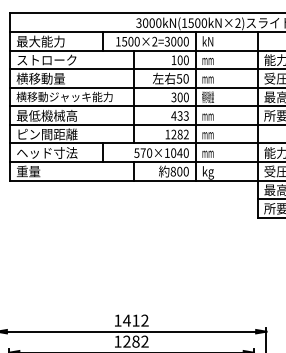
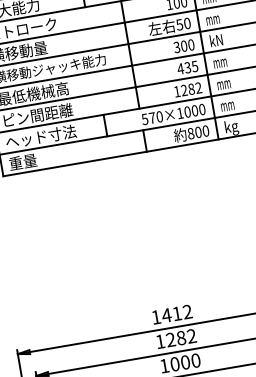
text: (207, 96) -> (215, 39), 横移動量 -> kN
text: (186, 115) -> (195, 65), 433 -> 435
text: (179, 152) -> (194, 110), 570×1040 -> 570×1000

